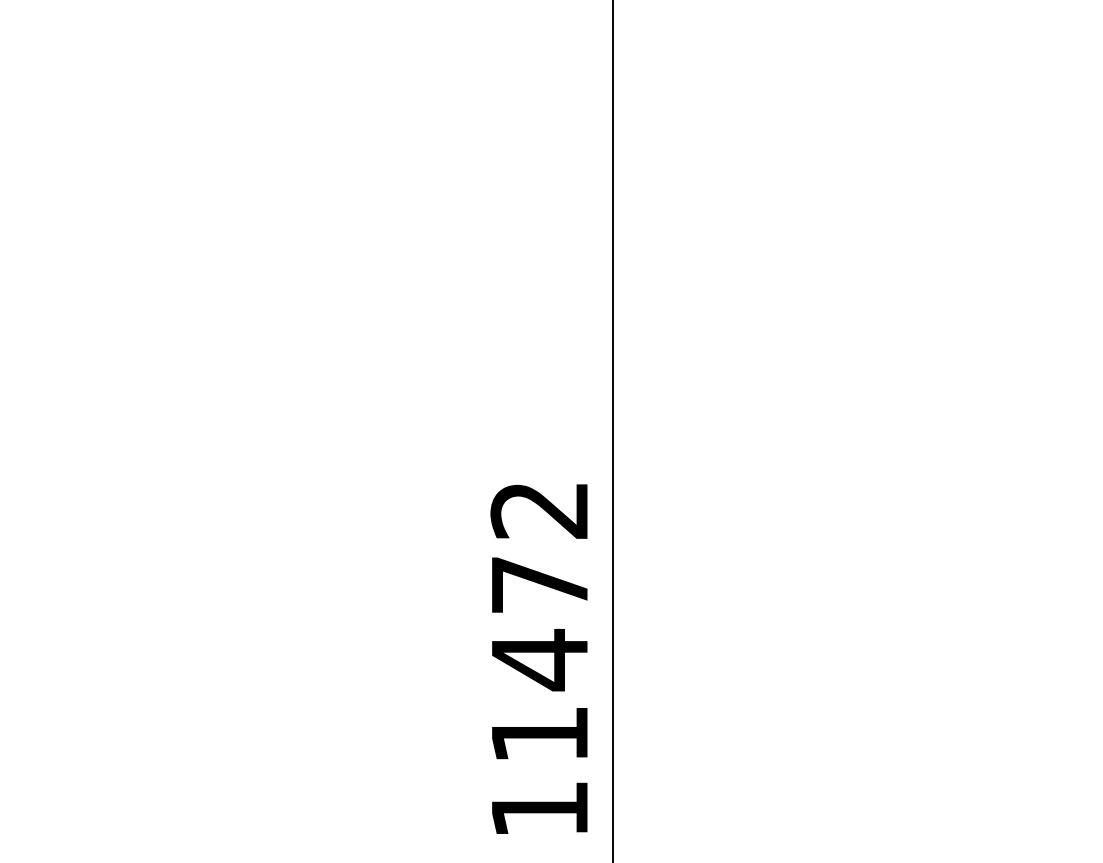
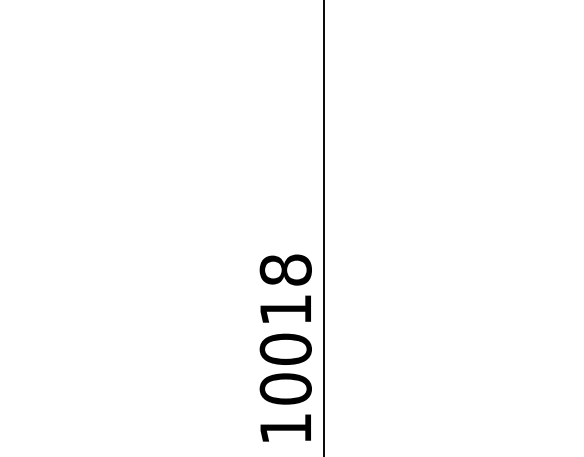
text: (539, 622) -> (285, 329), 11472 -> 10018

